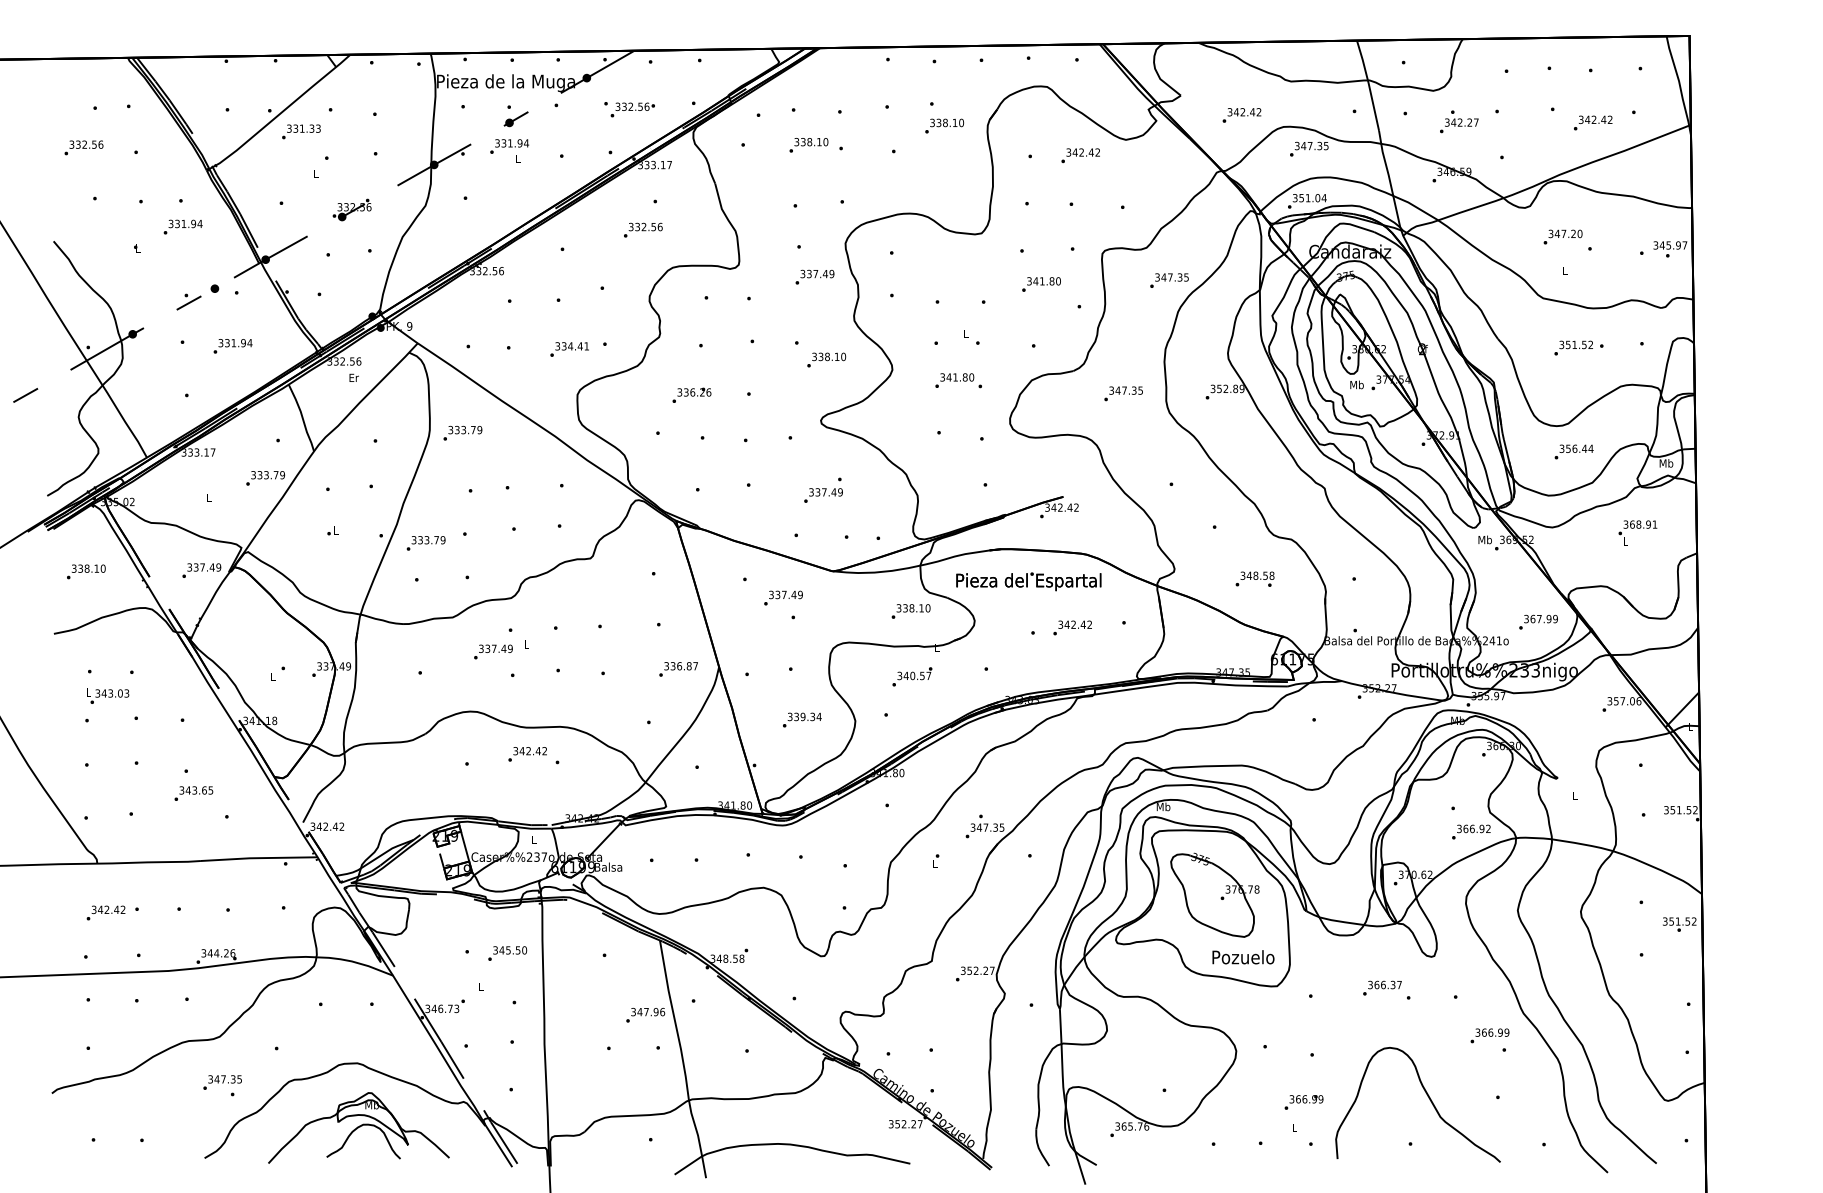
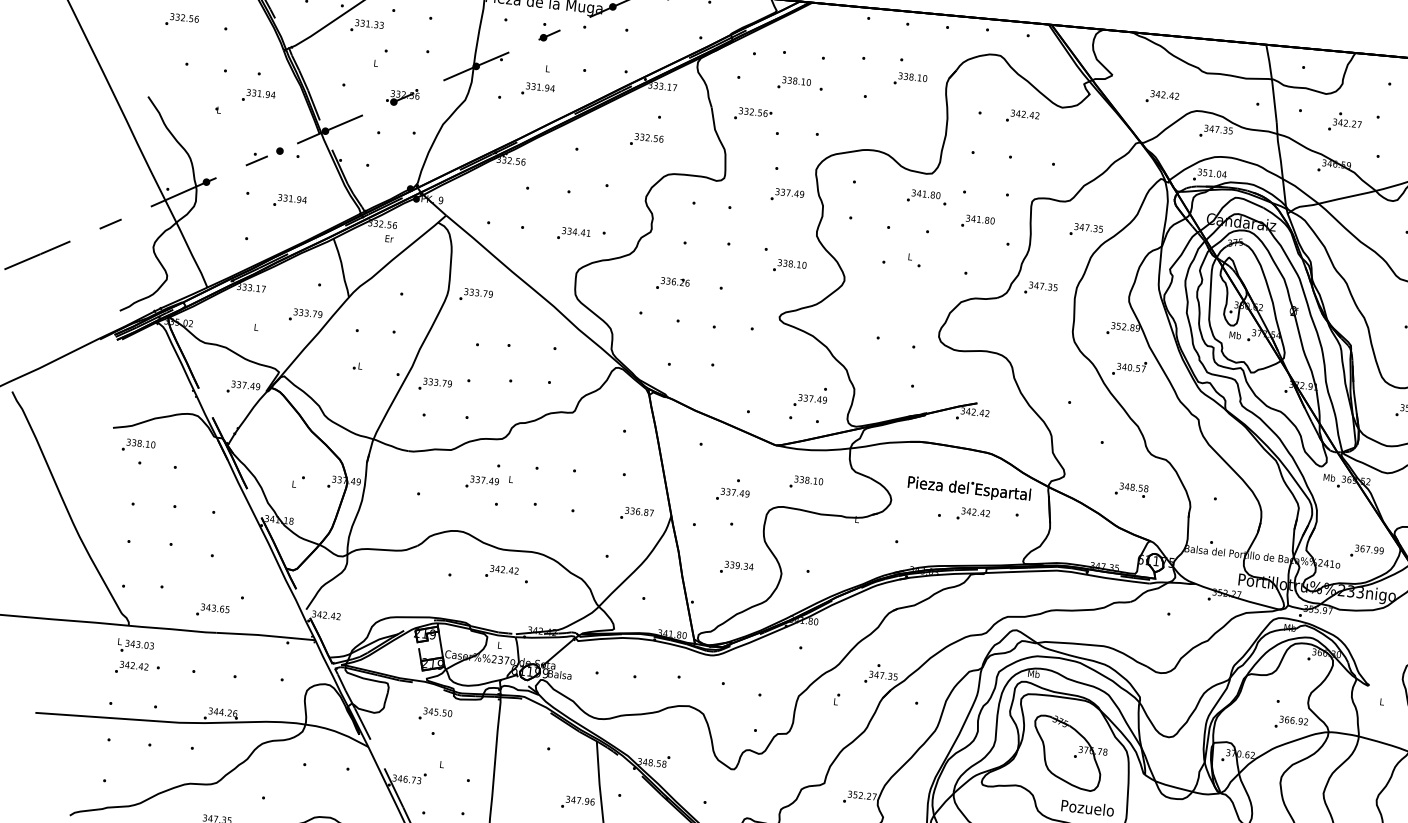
text: (632, 109) -> (753, 114), moved
text: (509, 146) -> (538, 89), moved
text: (958, 380) -> (926, 197), moved
text: (1123, 393) -> (1040, 288), moved
text: (823, 489) -> (810, 396), moved
text: (86, 571) -> (138, 445), moved
text: (1028, 581) -> (969, 489), moved
text: (783, 597) -> (732, 494), moved
text: (910, 611) -> (805, 482), moved
text: (912, 676) -> (1129, 368), moved
text: (108, 695) -> (136, 646), moved
text: (193, 793) -> (212, 610), moved
text: (507, 953) -> (435, 714), moved

